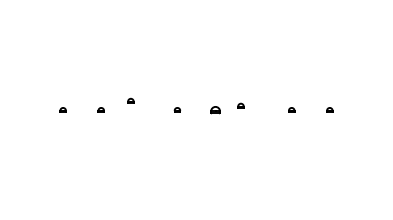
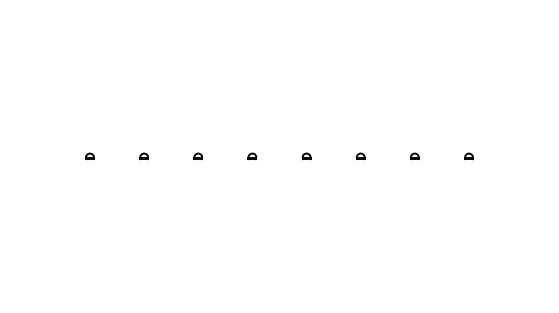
part: (130, 100) -> (197, 156), moved
part: (240, 105) -> (360, 156), moved
part: (215, 109) -> (306, 155), size x0.62

